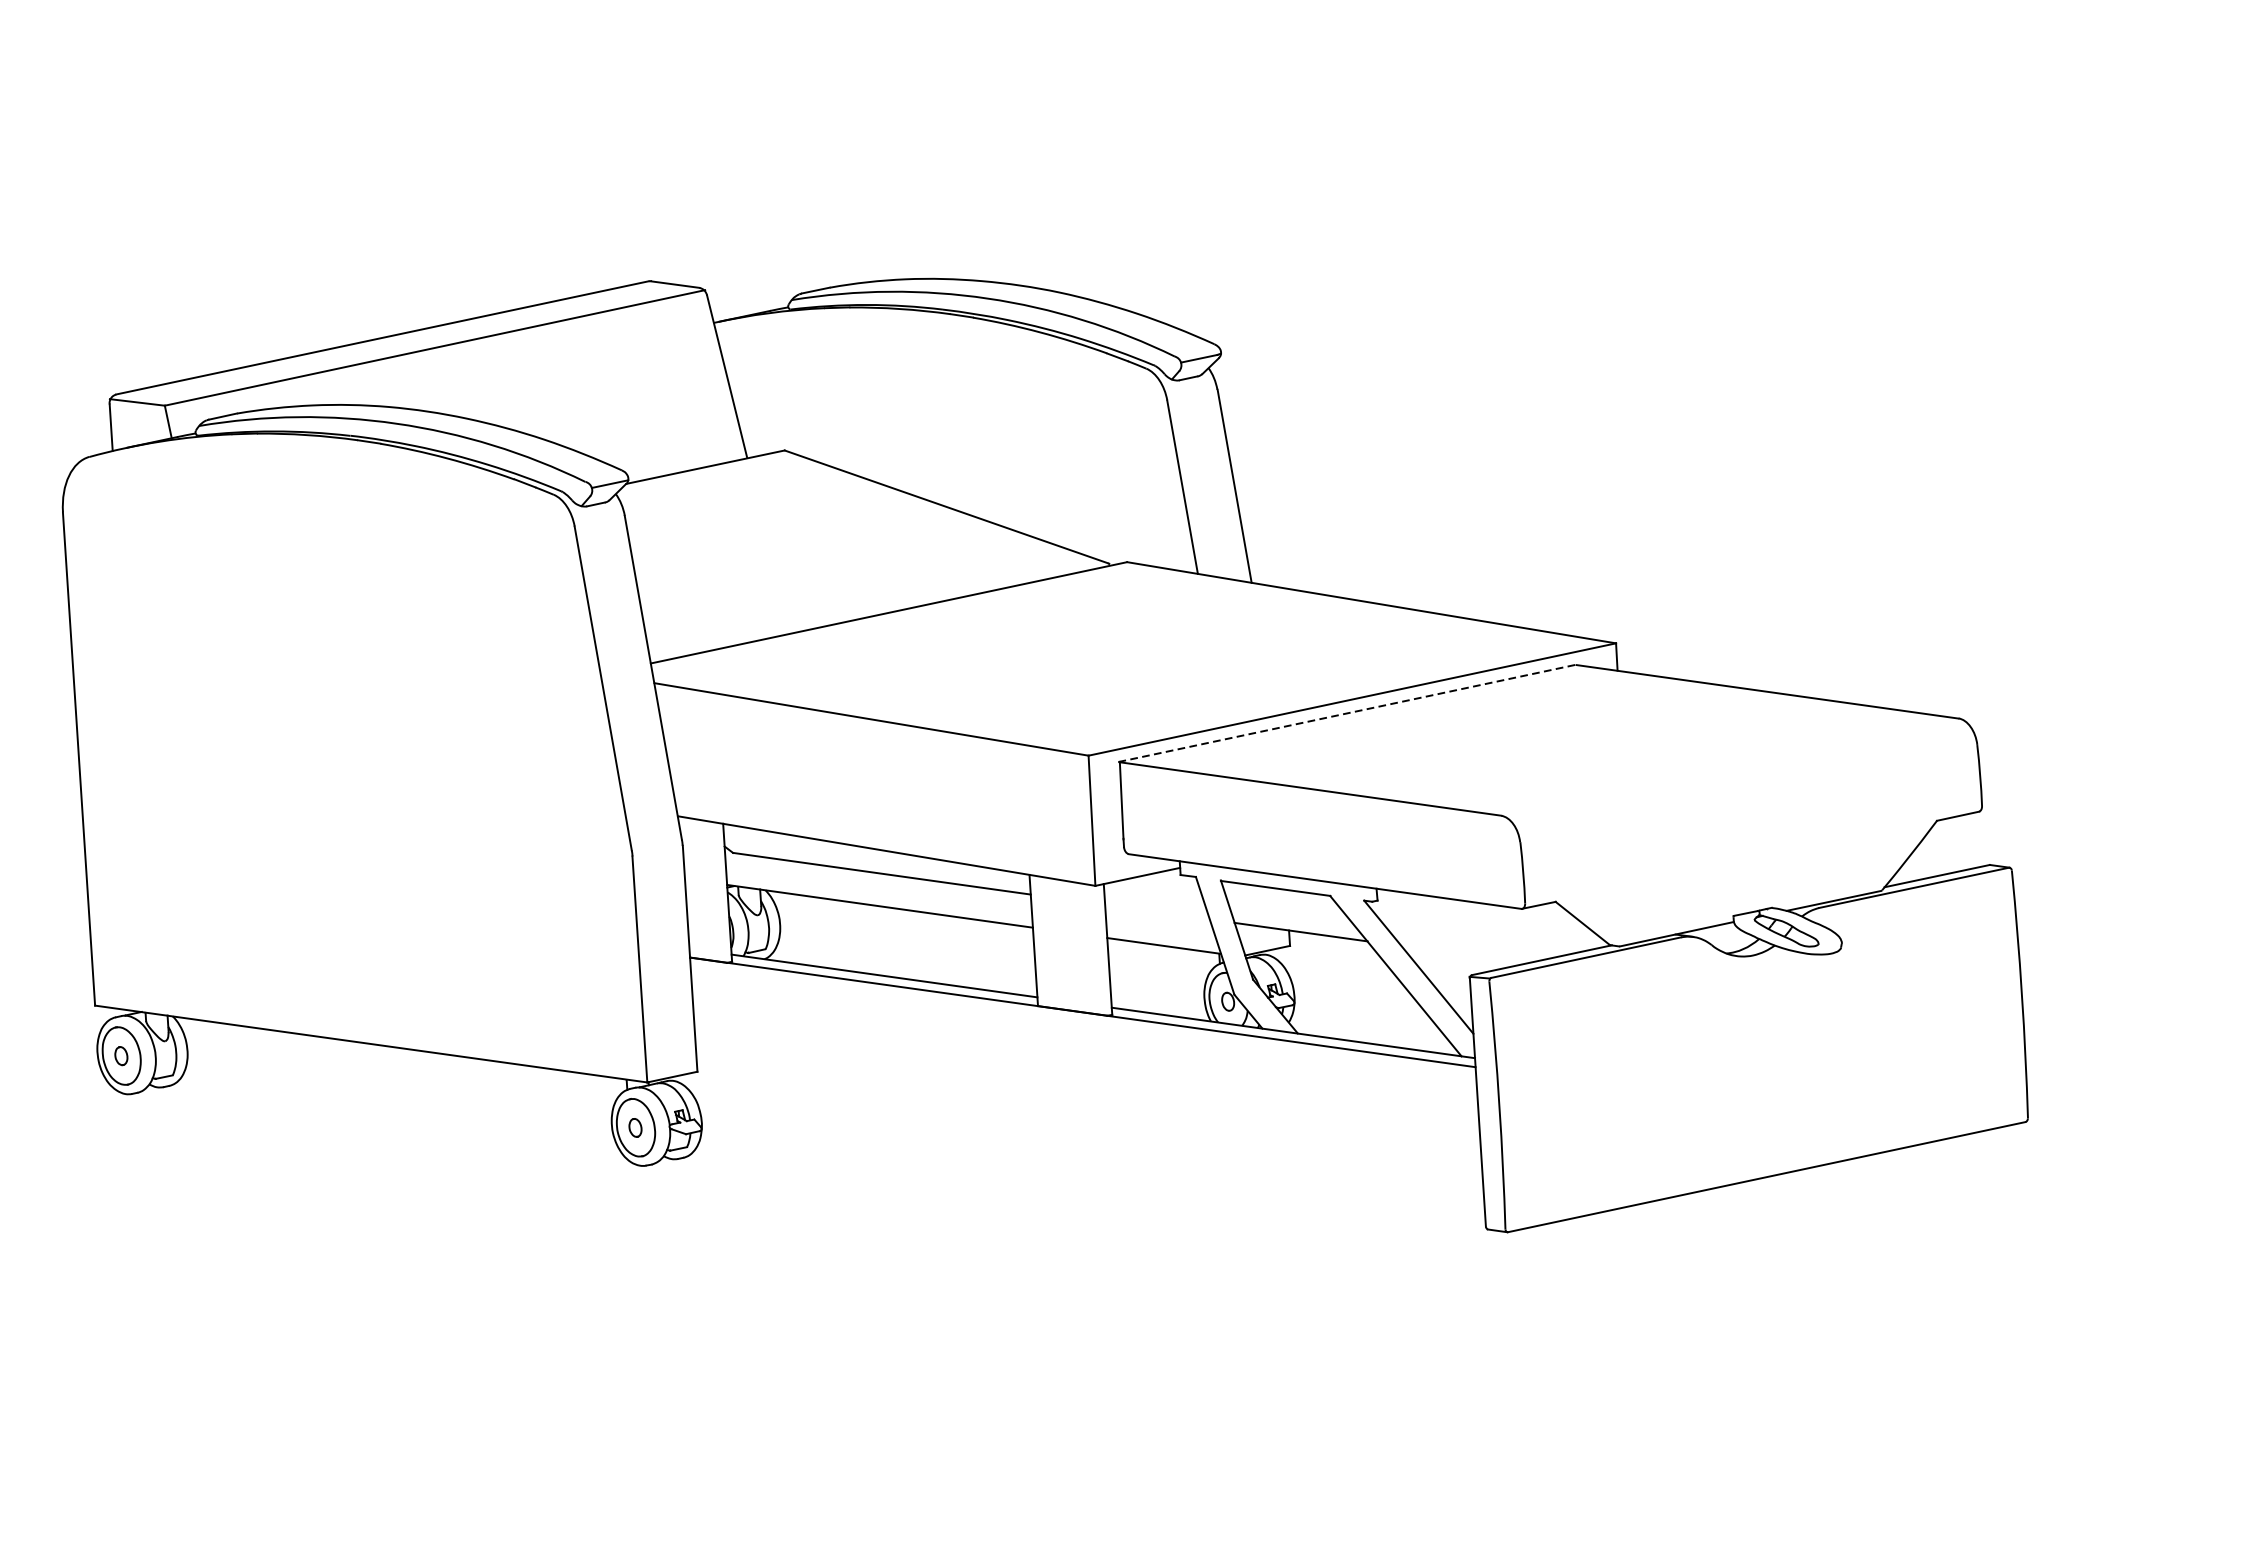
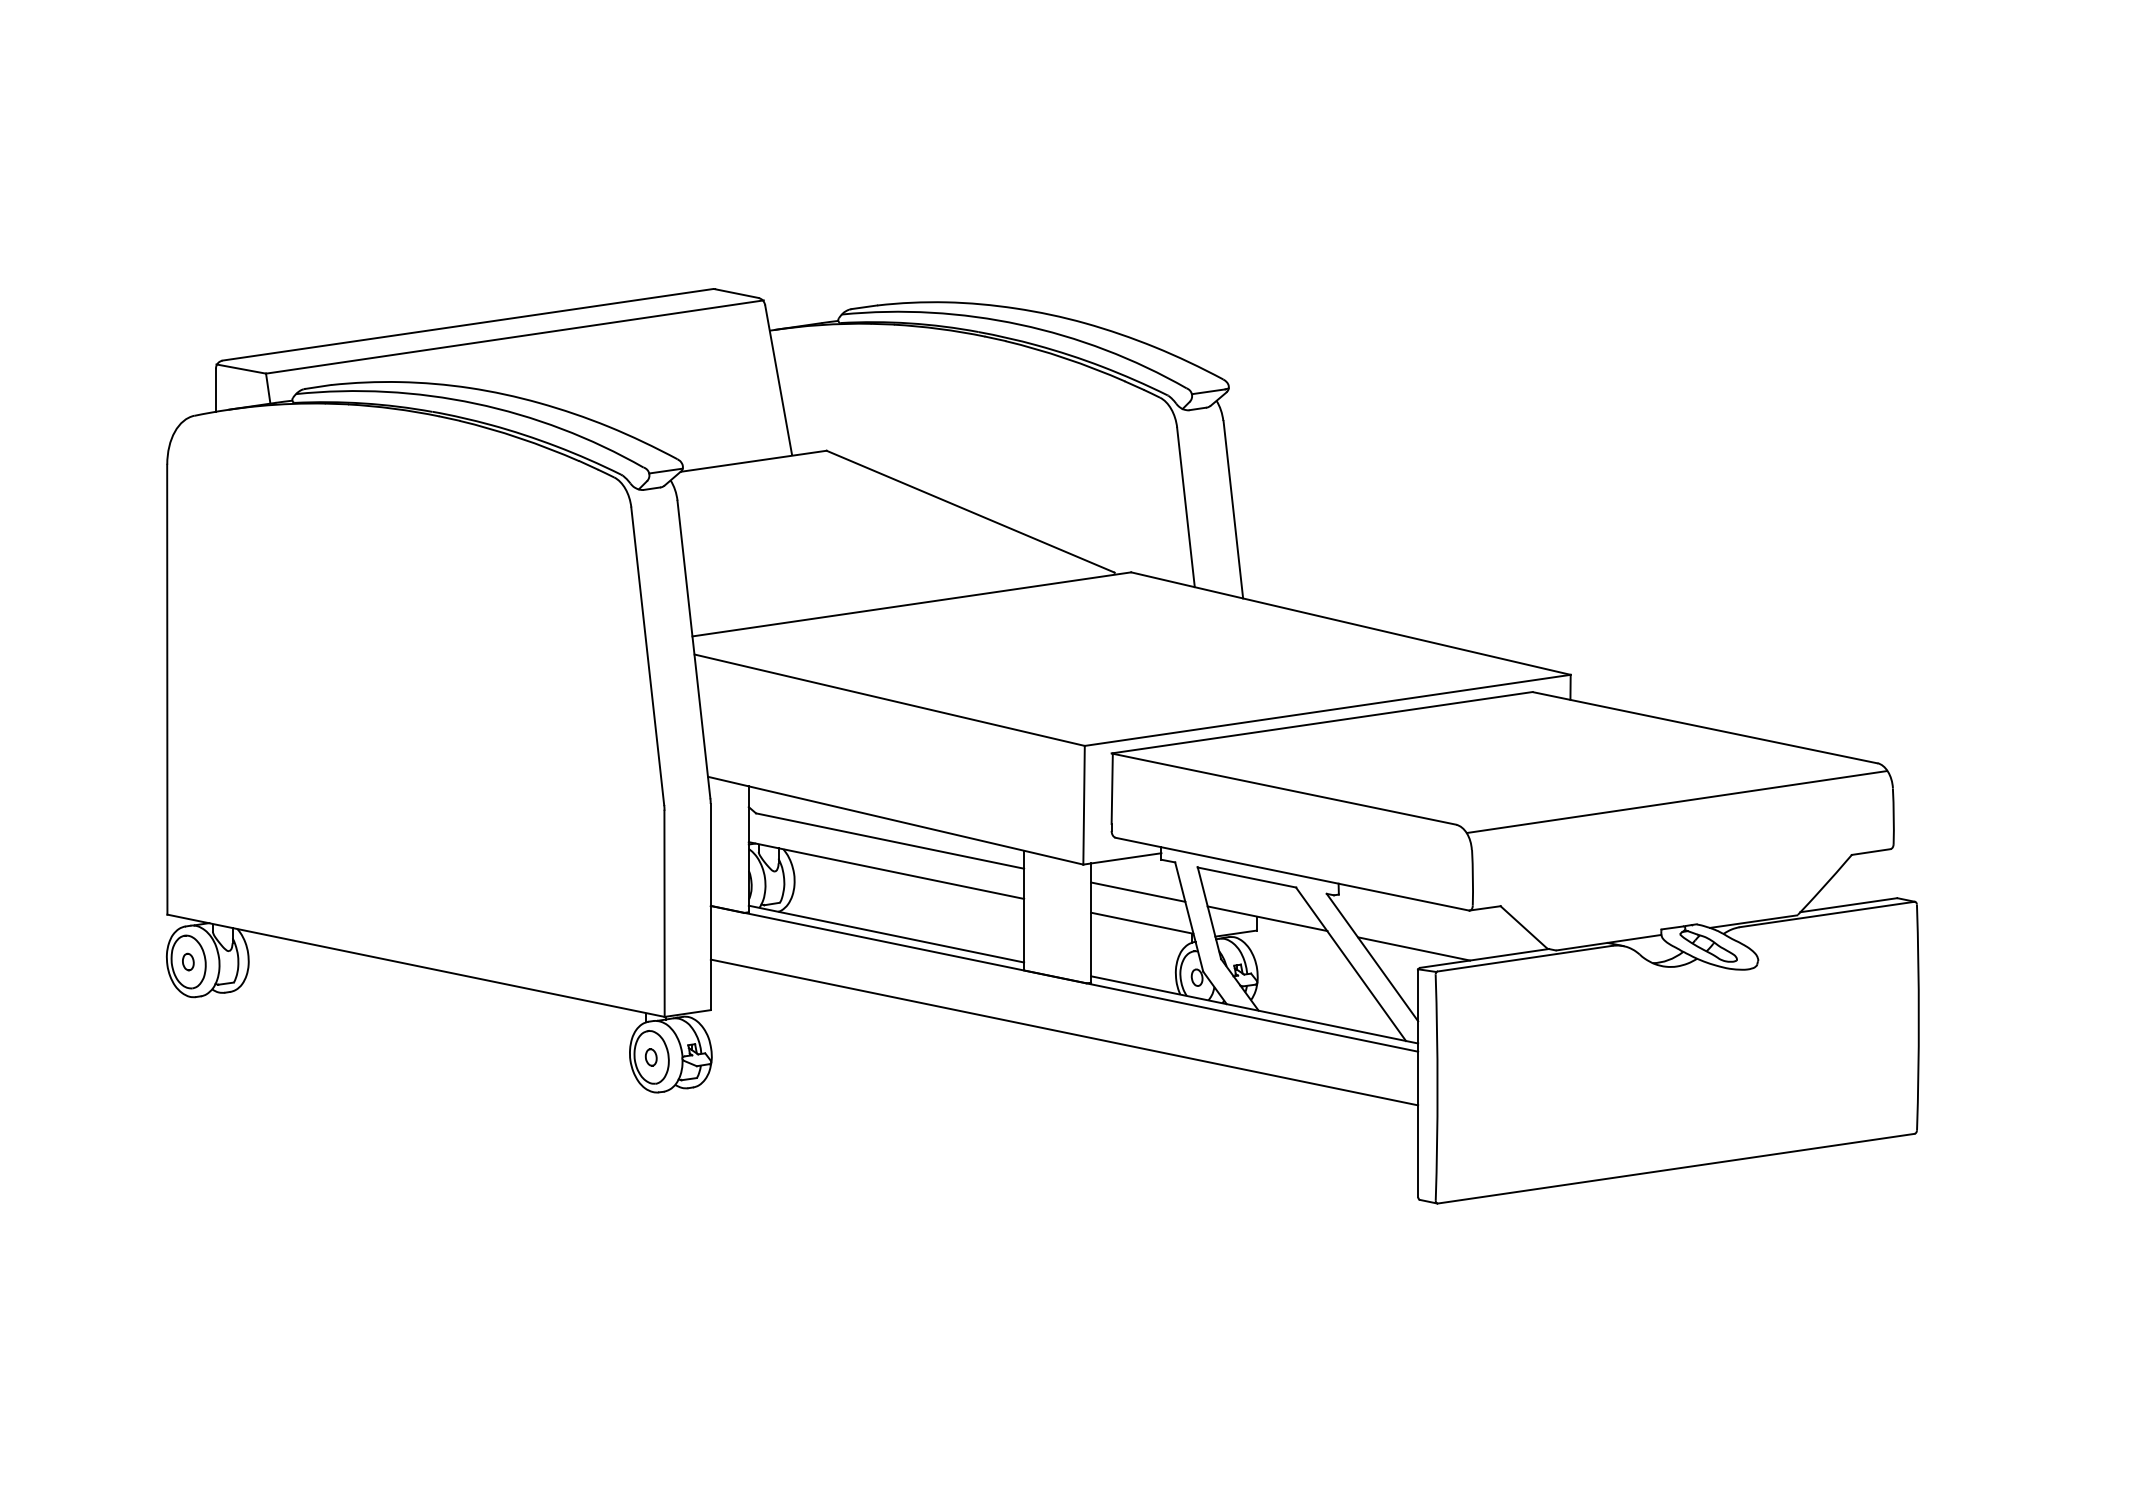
line: (1347, 713) -> (1322, 722), dashed -> solid
line: (1742, 774) -> (1677, 801), added
line: (1157, 911) -> (1138, 891), added
line: (1464, 954) -> (1414, 948), added
line: (1086, 1071) -> (1064, 1032), added

